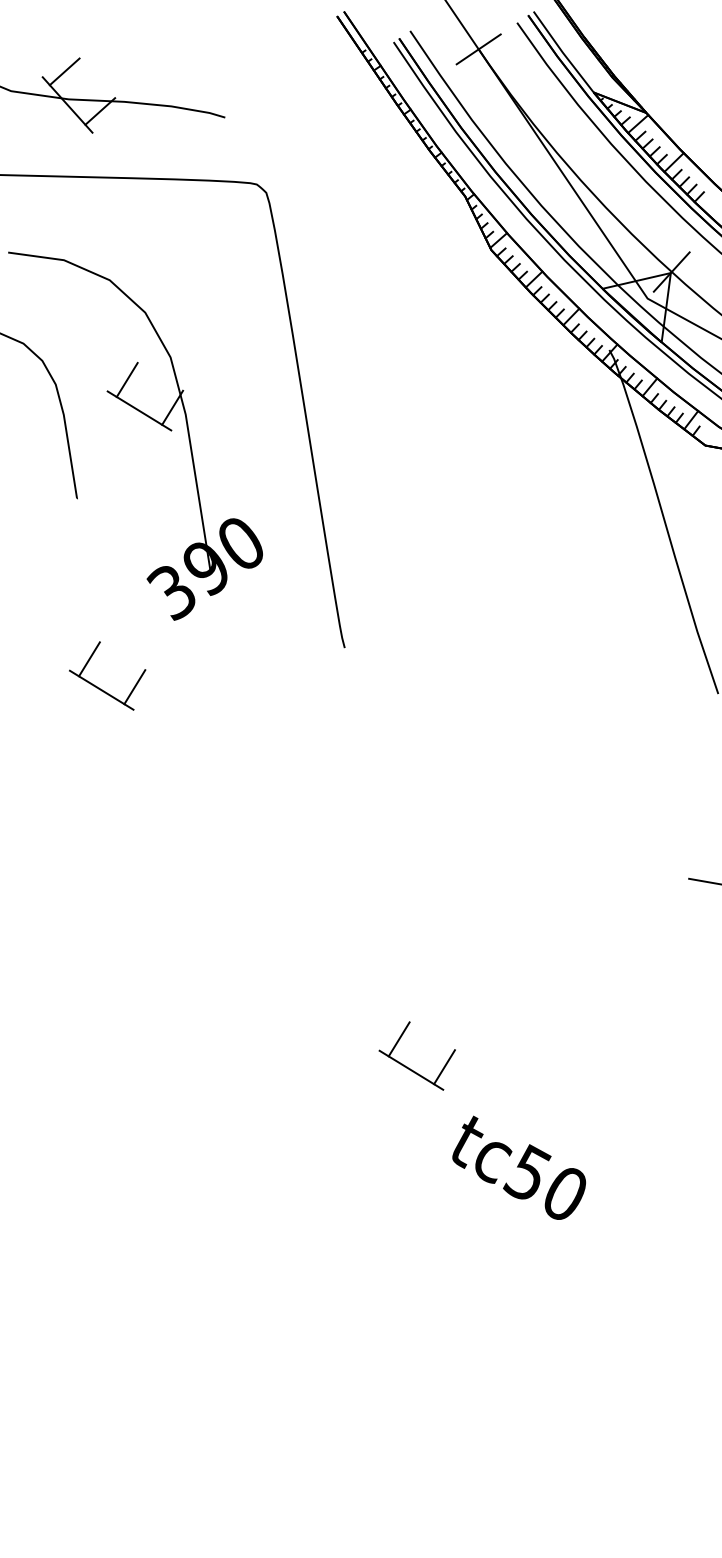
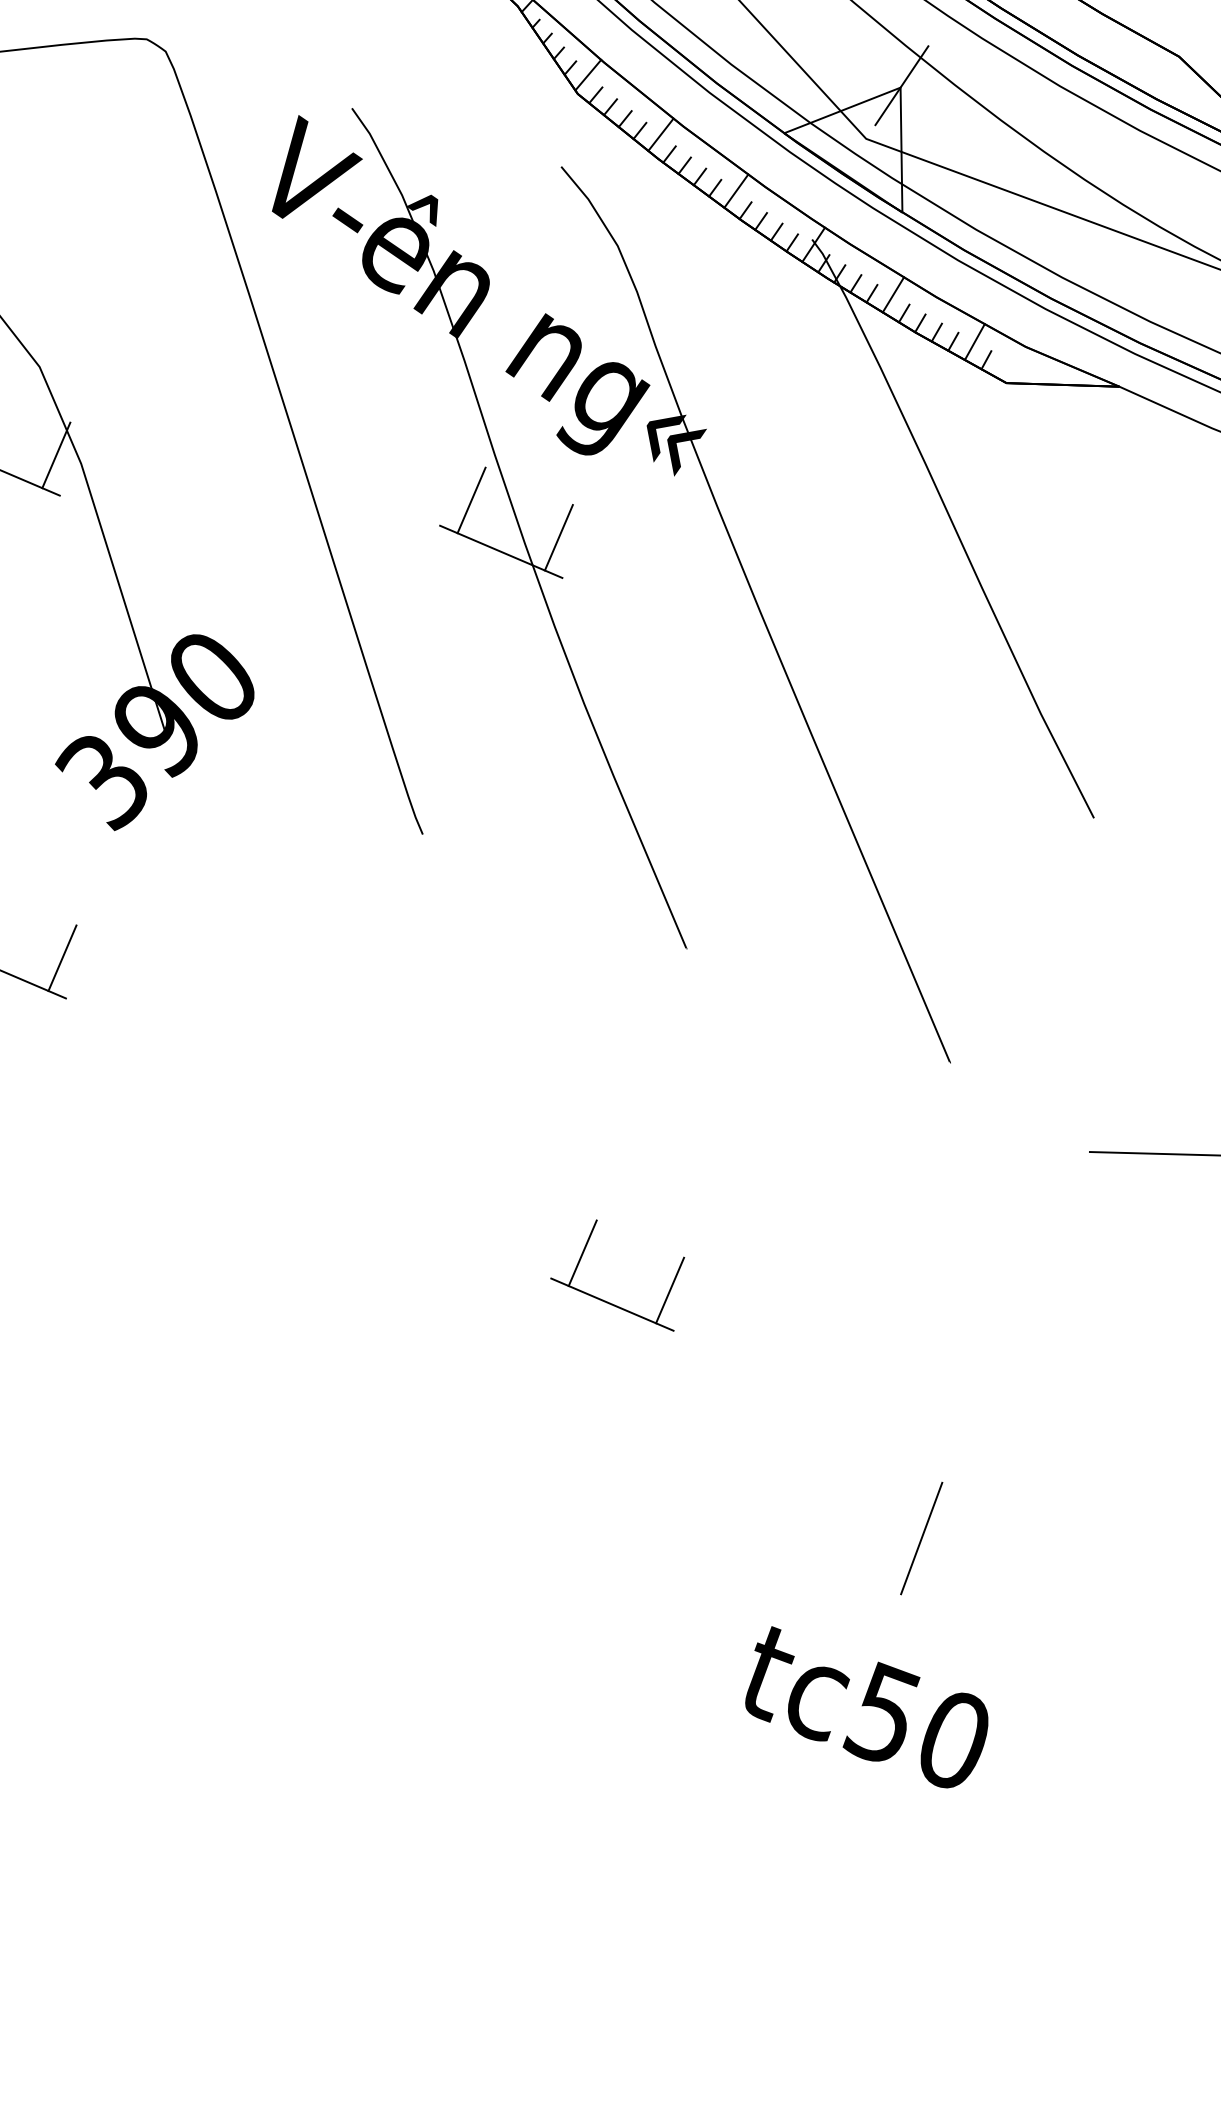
part: (444, 517) -> (564, 578), added
part: (407, 1066) -> (604, 1298), moved
line: (563, 1079) -> (921, 1538), added

